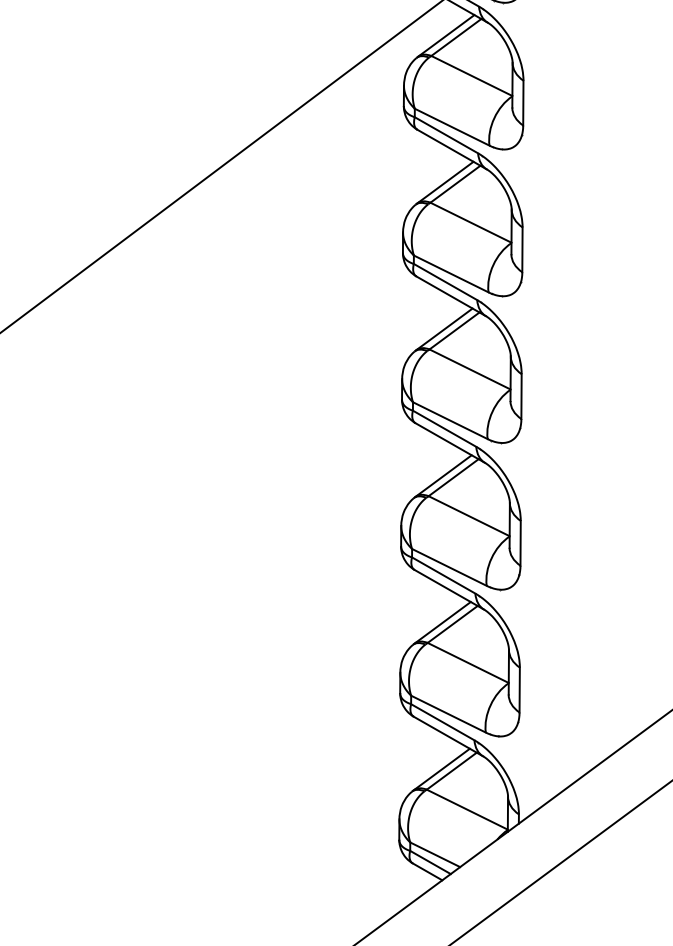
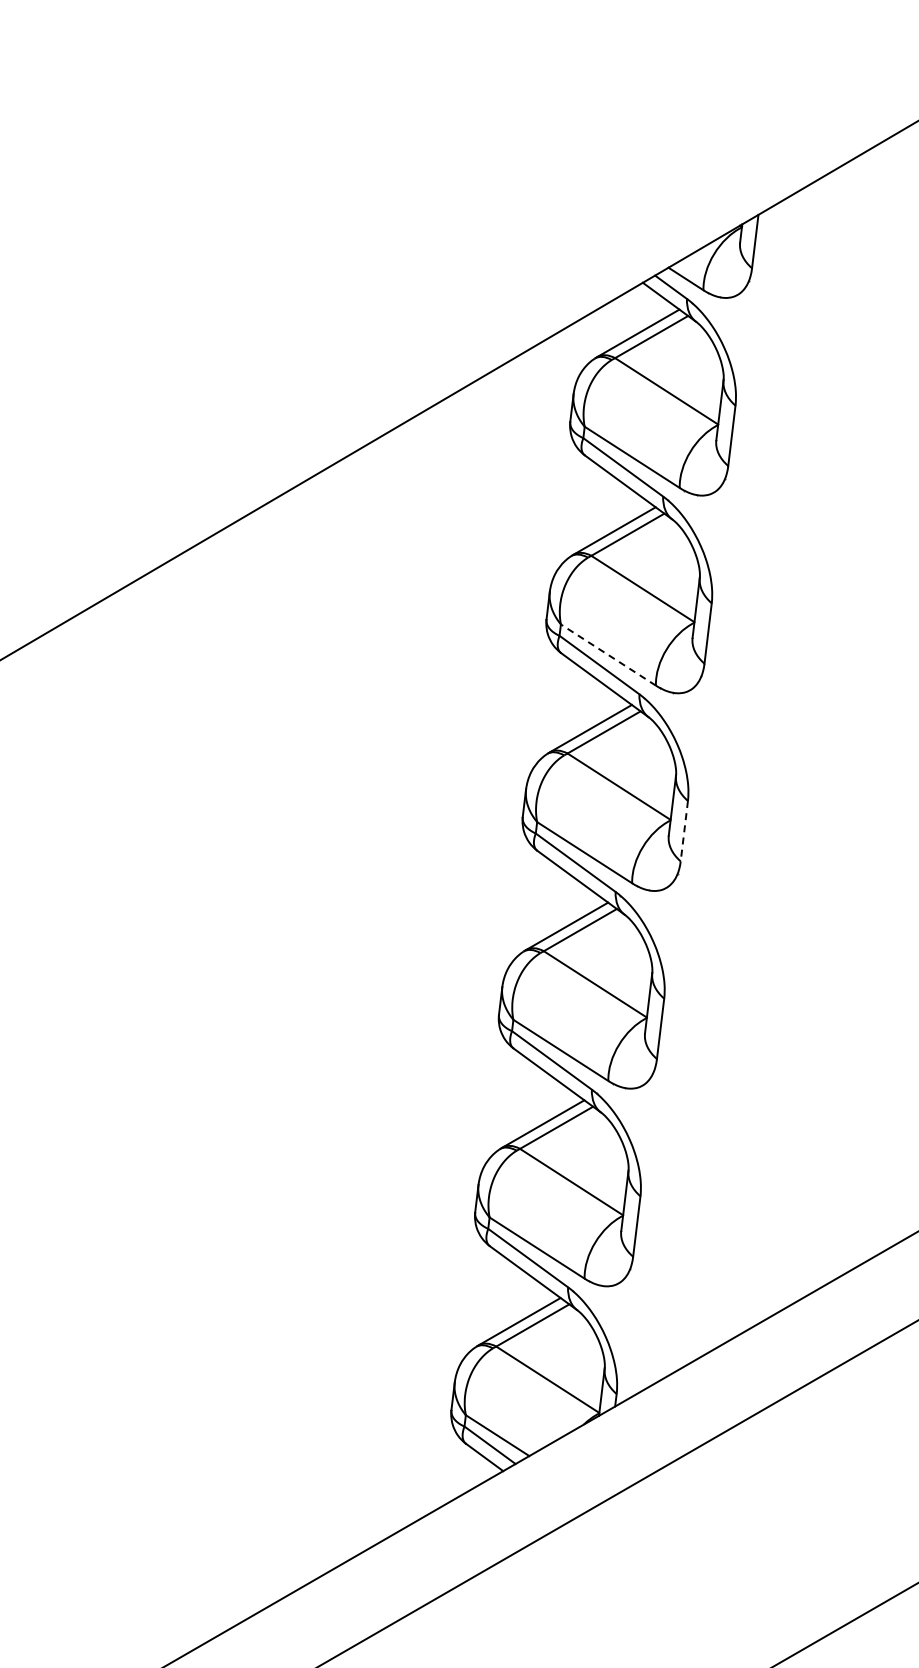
line: (451, 273) -> (608, 654), solid -> dashed
line: (521, 396) -> (684, 831), solid -> dashed

